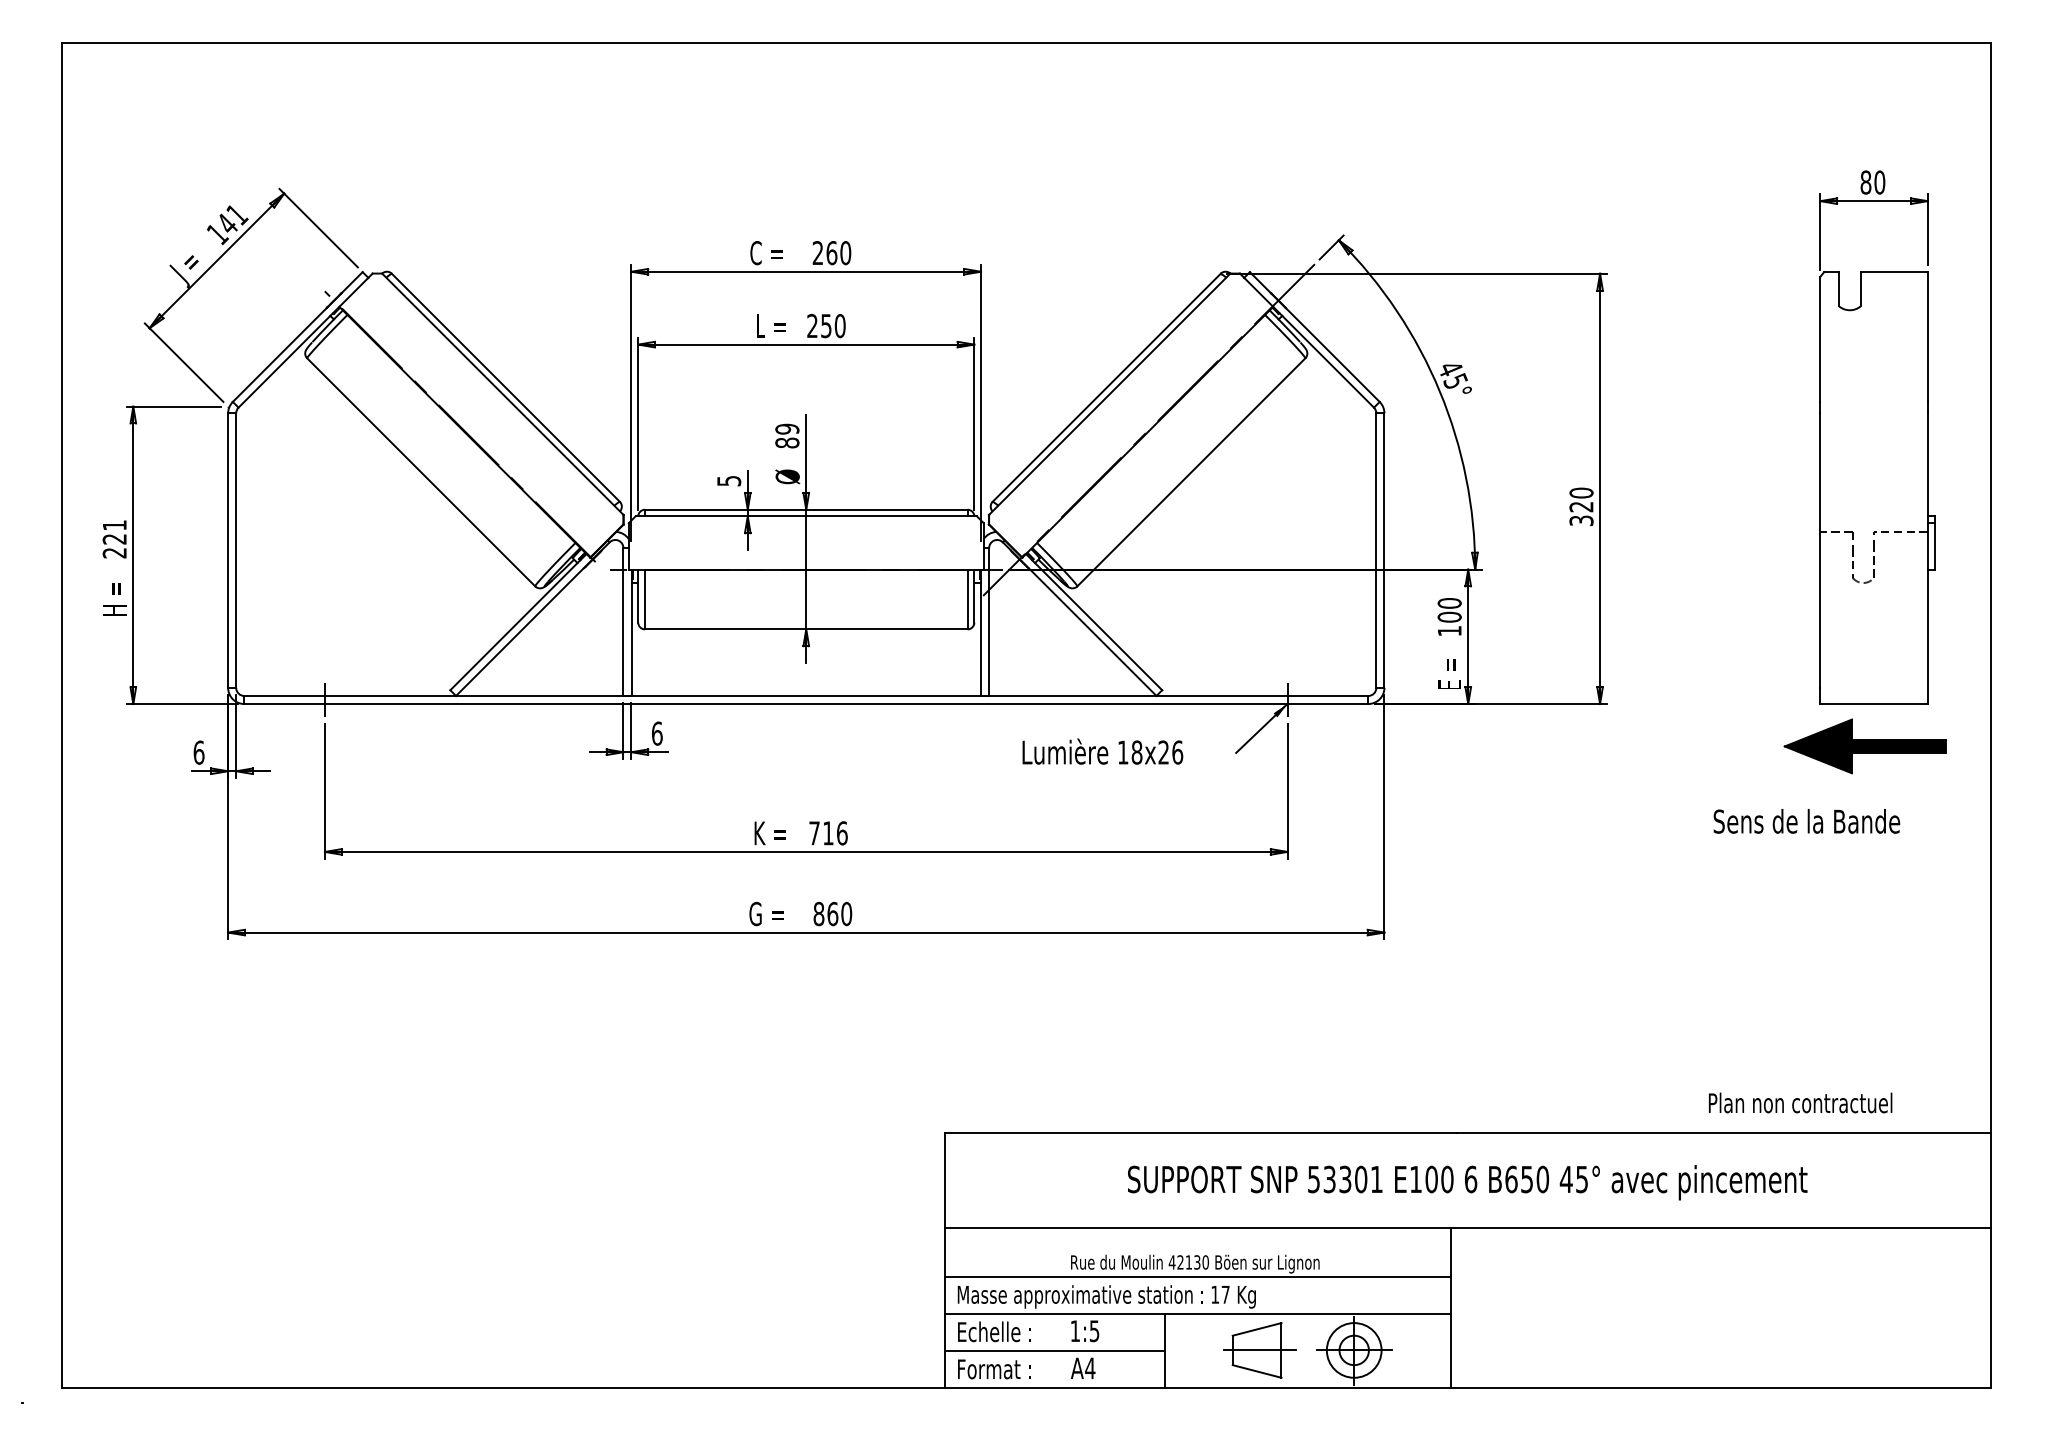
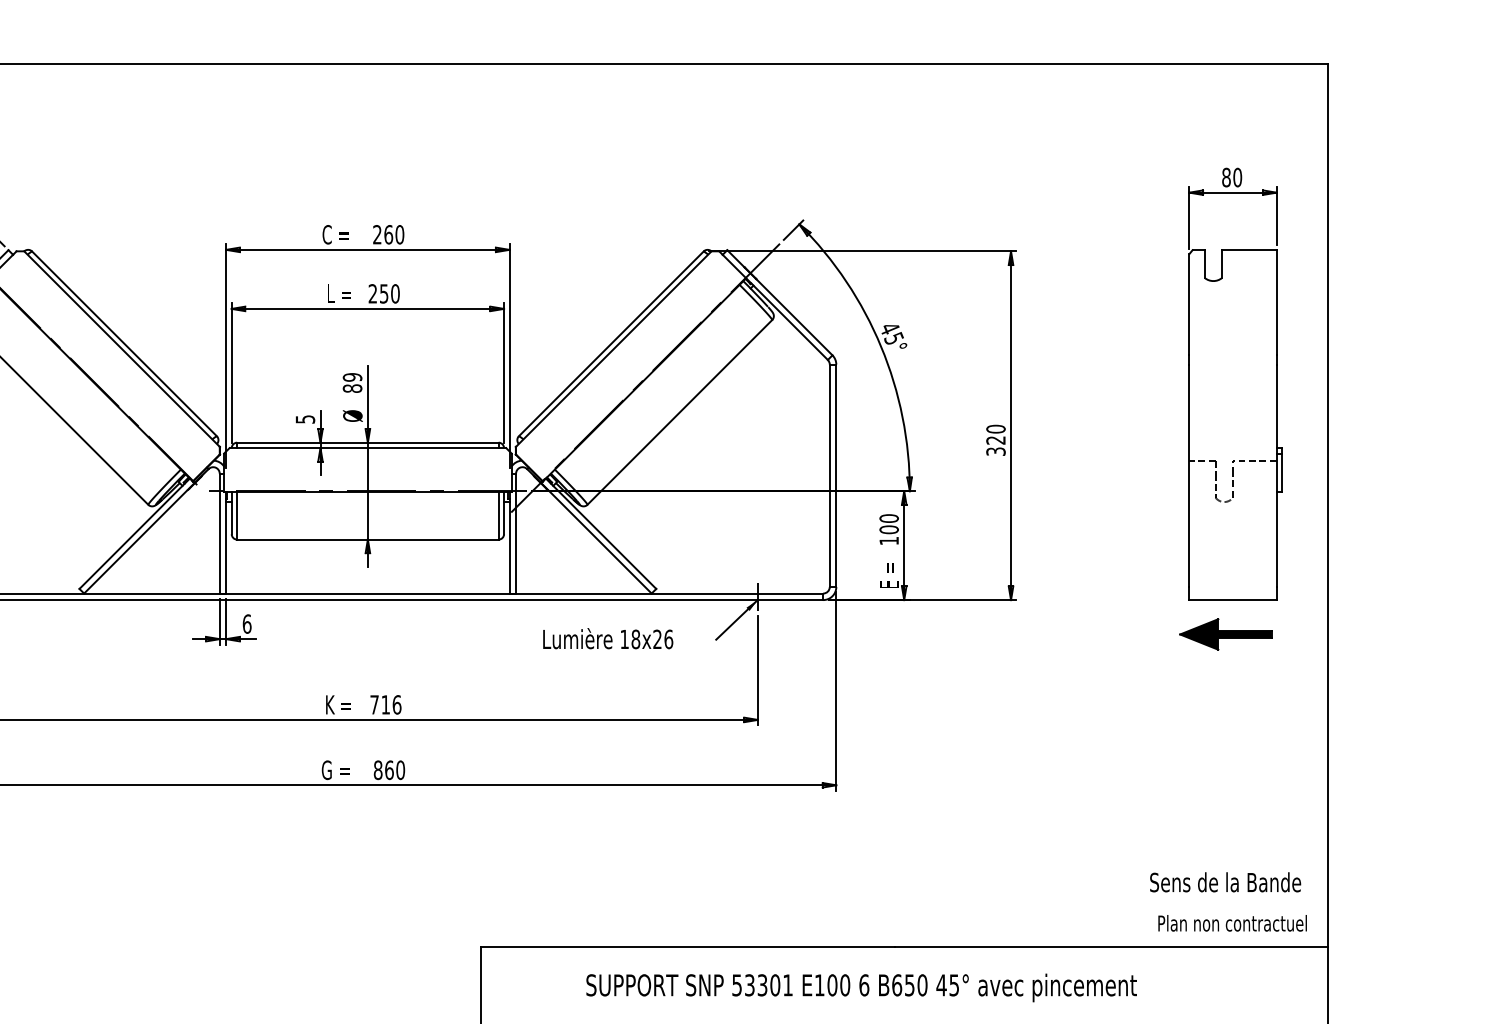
part: (1864, 746) -> (1225, 634), size x0.7
text: (1806, 821) -> (1225, 882), moved
text: (1800, 1102) -> (1232, 922), moved
text: (1467, 1182) -> (861, 987), moved

